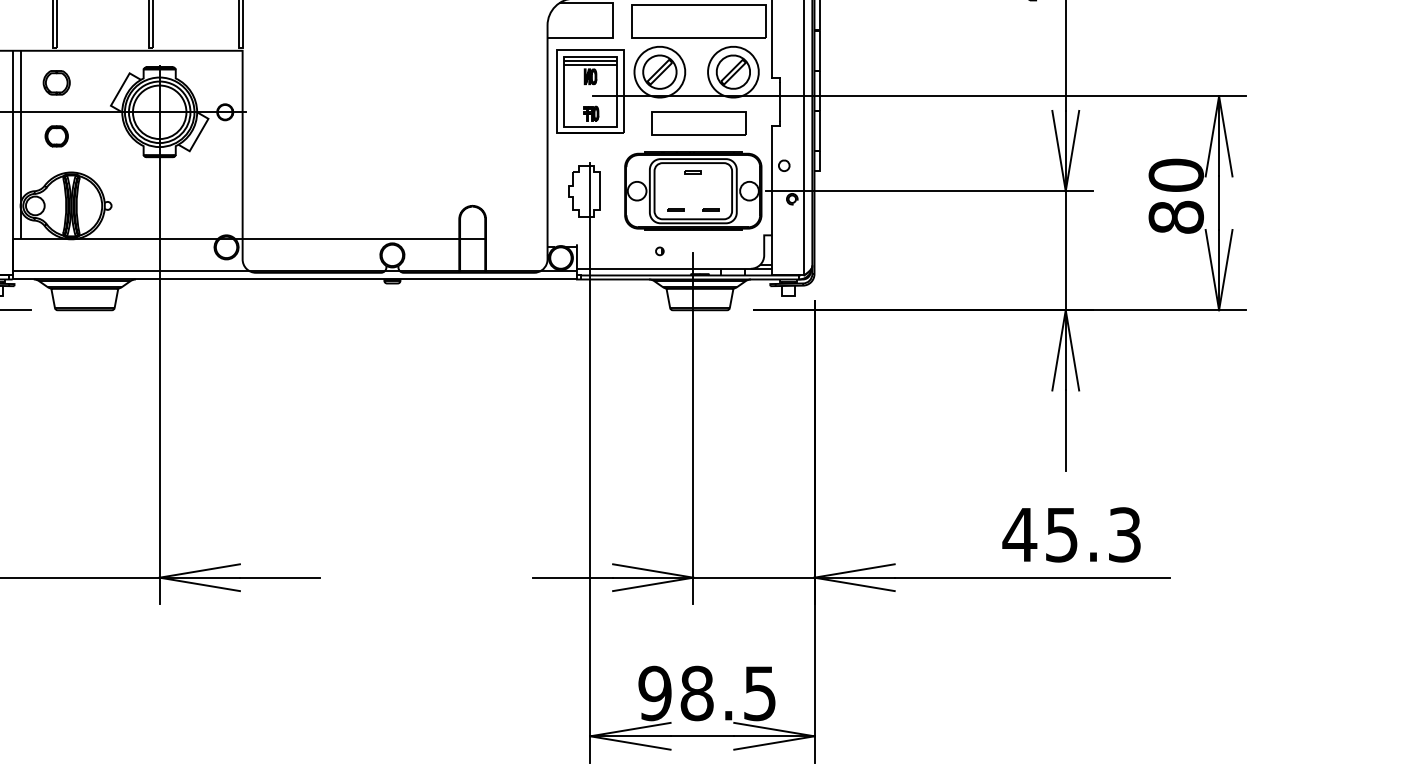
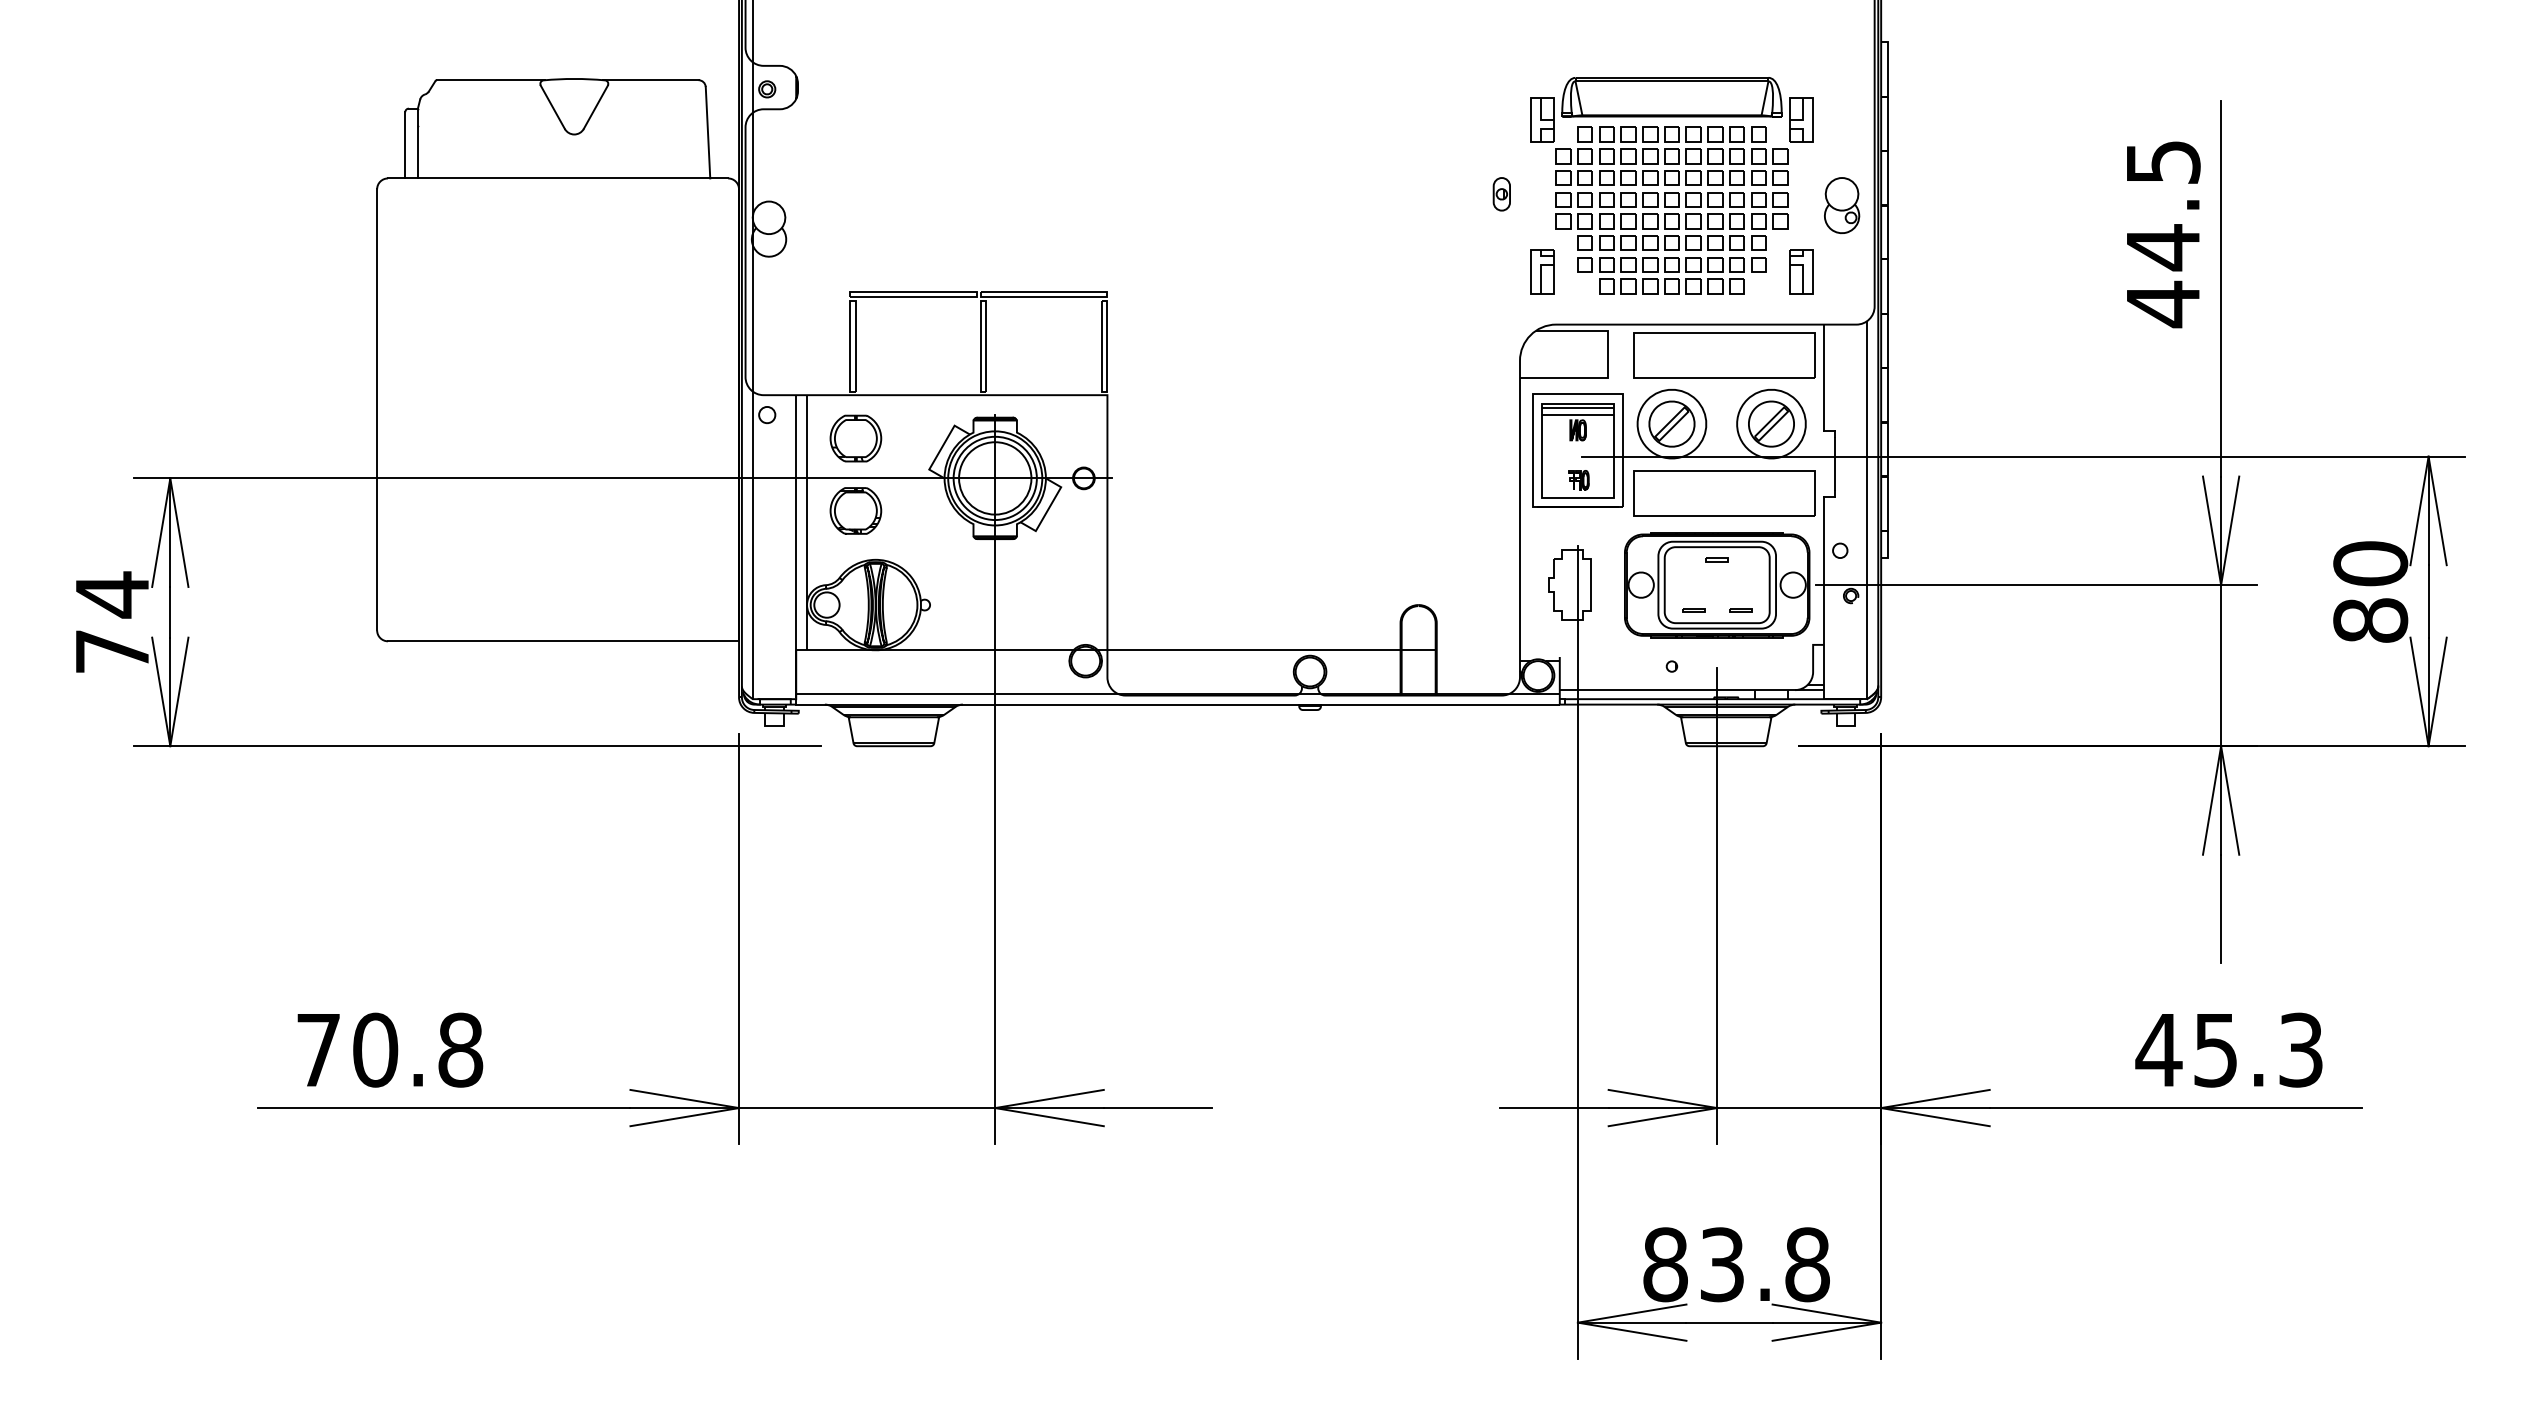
part: (56, 82) -> (855, 438), size x1.43
part: (698, 123) -> (1724, 493), size x1.43
part: (56, 136) -> (855, 510), size x1.67
text: (707, 693) -> (1736, 1264), 98.5 -> 83.8

